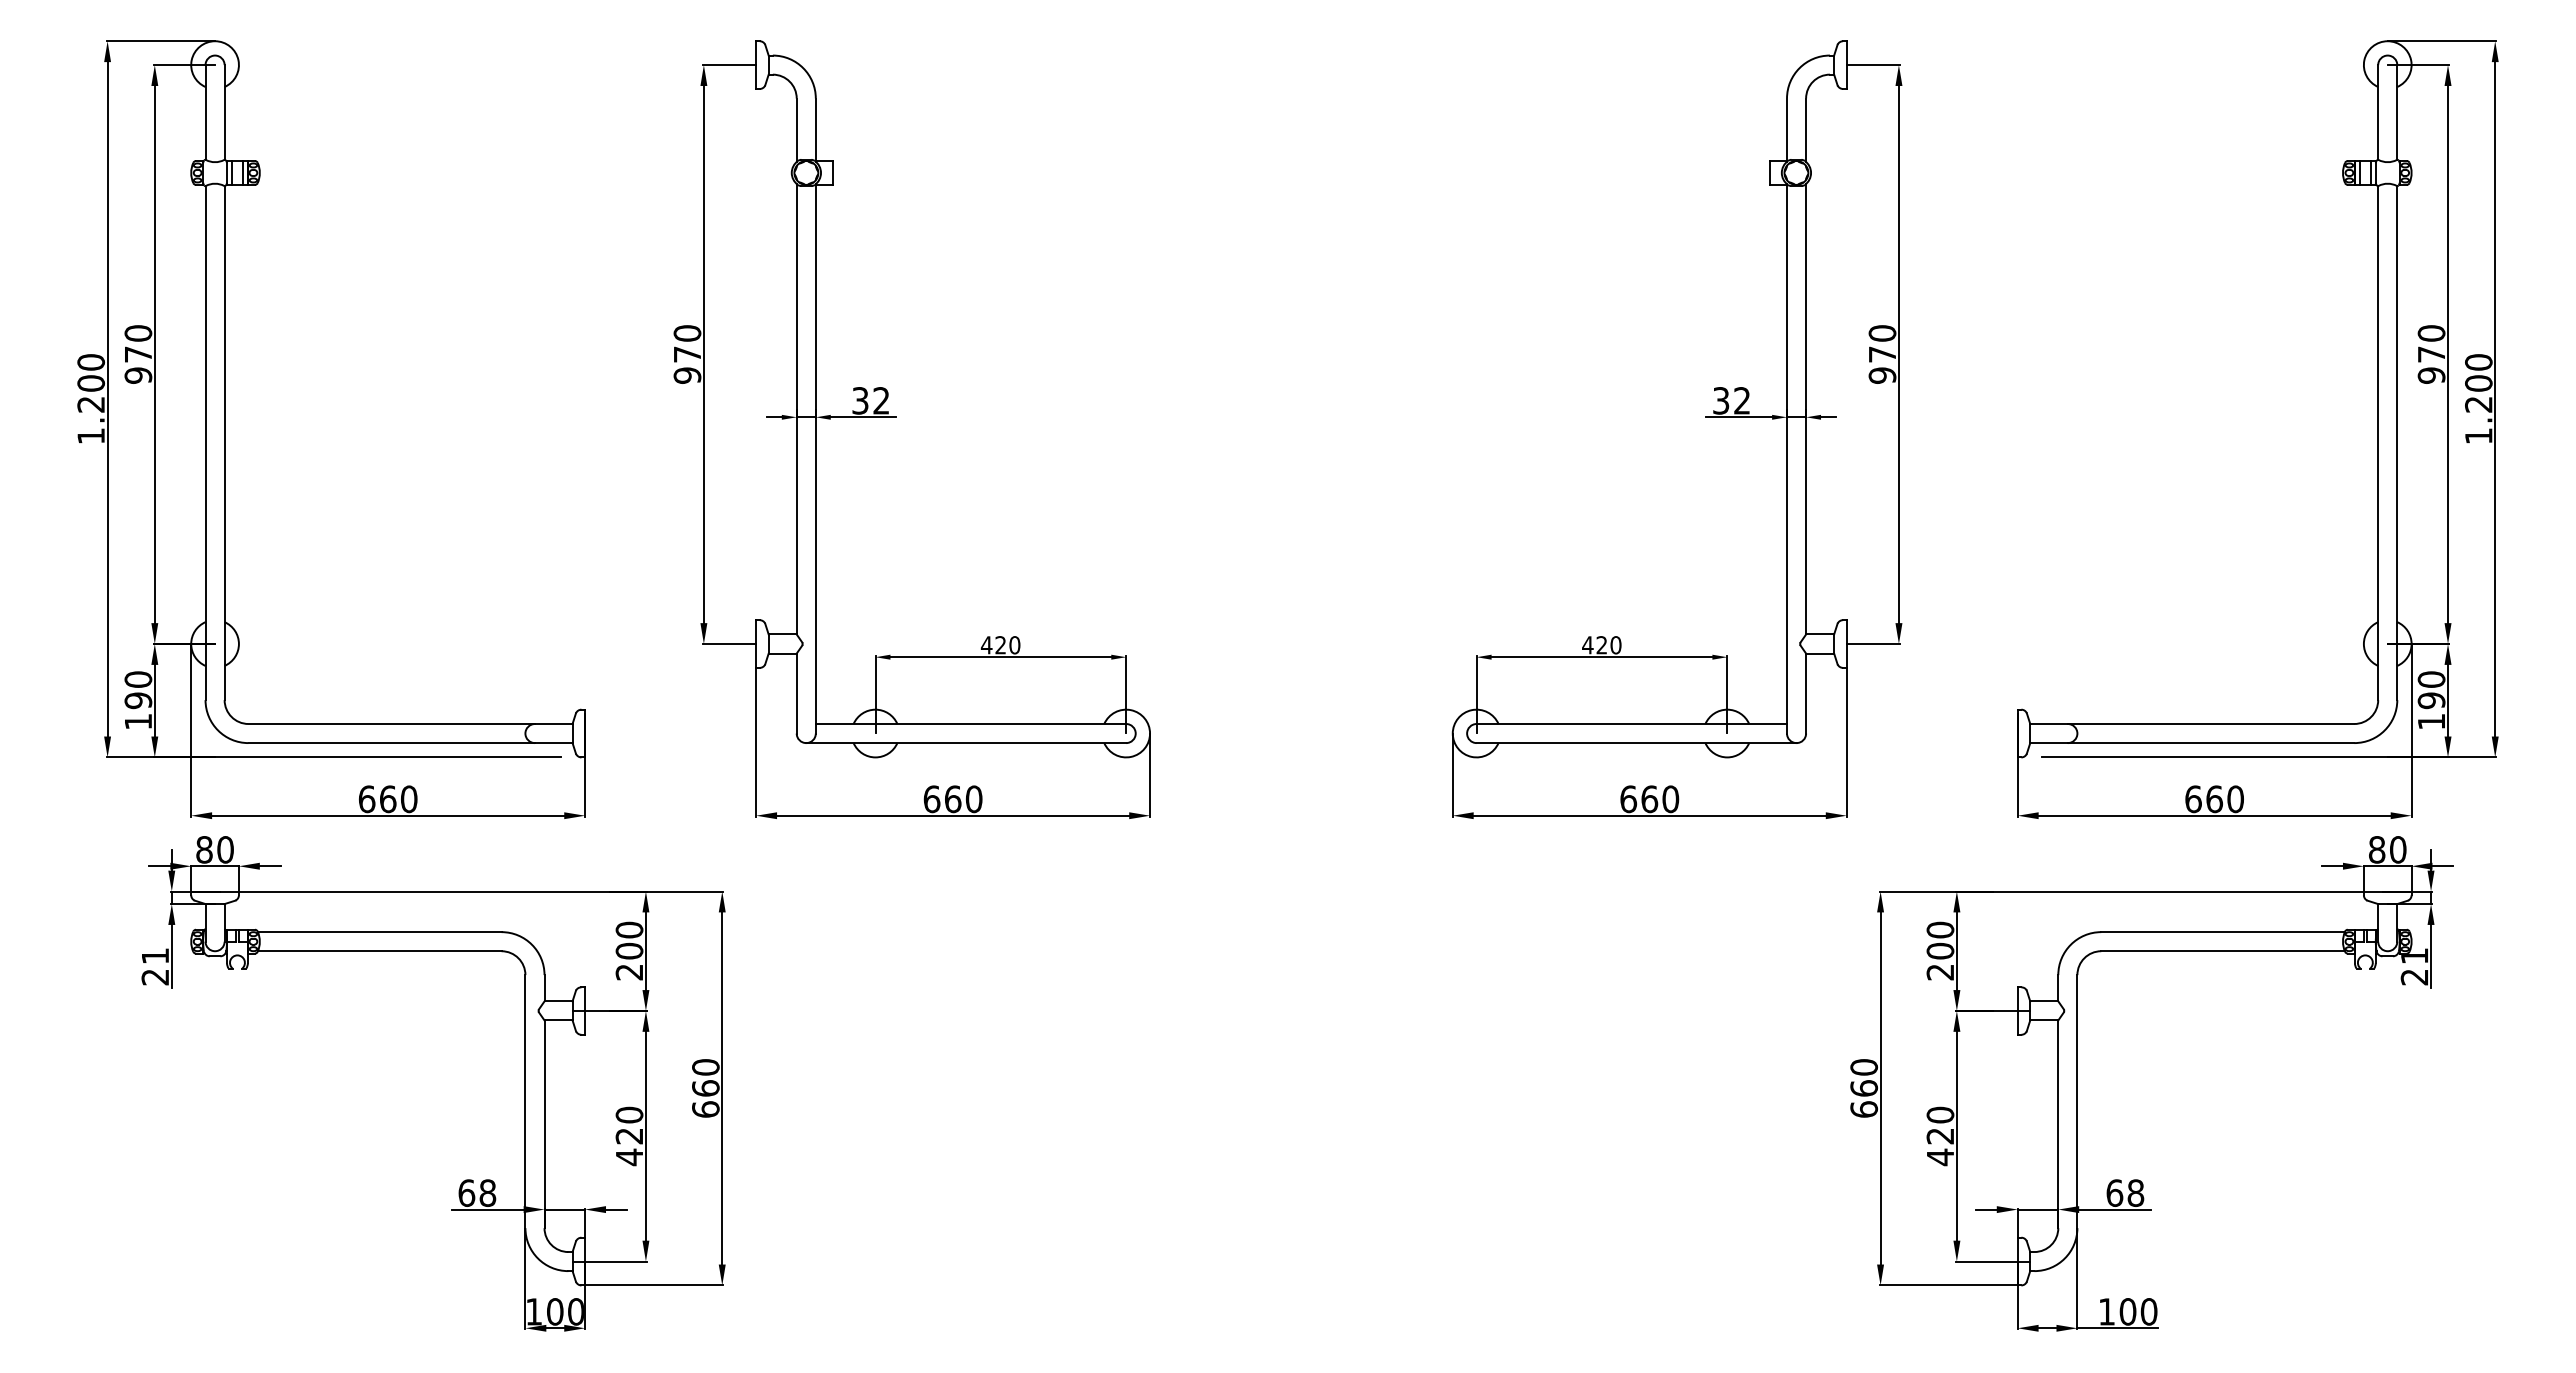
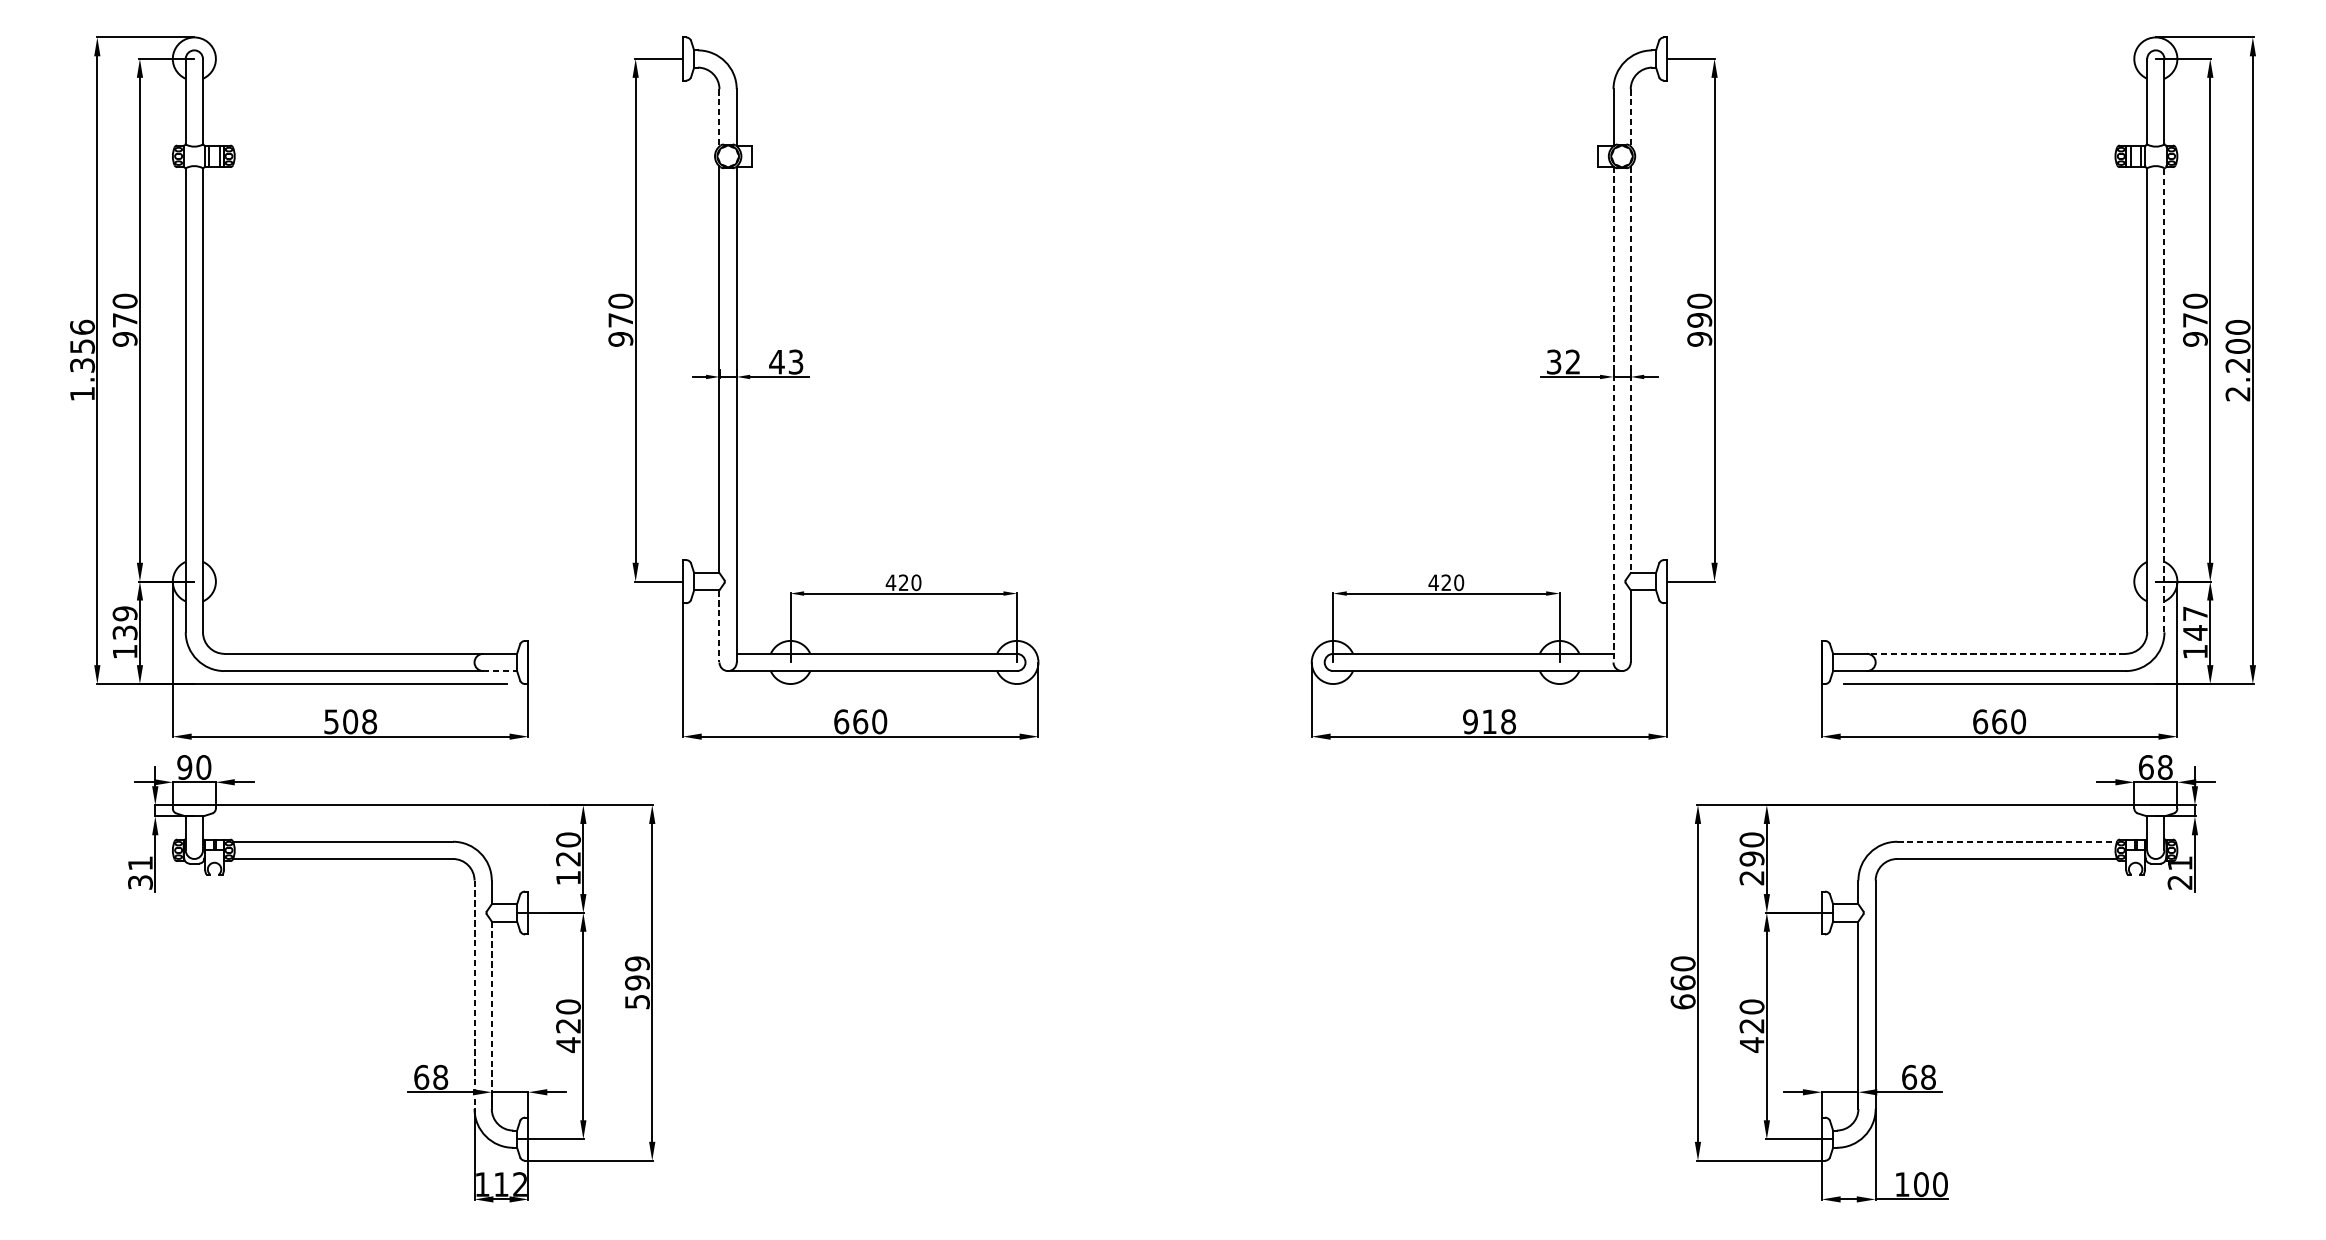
line: (796, 130) -> (719, 118), solid -> dashed
line: (1806, 130) -> (1631, 118), solid -> dashed
text: (1882, 354) -> (1699, 320), 970 -> 990
text: (91, 383) -> (82, 346), 1.200 -> 1.356
text: (870, 400) -> (786, 361), 32 -> 43
line: (1806, 409) -> (1631, 369), solid -> dashed
text: (2478, 436) -> (2237, 394), 1.200 -> 2.200
line: (2397, 442) -> (2164, 399), solid -> dashed
line: (1787, 458) -> (1613, 414), solid -> dashed
text: (138, 690) -> (125, 623), 190 -> 139
text: (2431, 690) -> (2195, 623), 190 -> 147
line: (796, 693) -> (719, 626), solid -> dashed
line: (2210, 724) -> (1995, 654), solid -> dashed
line: (553, 743) -> (499, 671), solid -> dashed
text: (387, 799) -> (350, 722), 660 -> 508
text: (1649, 799) -> (1489, 722), 660 -> 918
text: (204, 849) -> (184, 767), 80 -> 90
text: (2387, 849) -> (2155, 767), 80 -> 68
line: (2223, 932) -> (2007, 842), solid -> dashed
text: (1940, 950) -> (1752, 858), 200 -> 290
text: (629, 961) -> (568, 868), 200 -> 120
text: (155, 977) -> (140, 882), 21 -> 31
text: (705, 1088) -> (637, 982), 660 -> 599
line: (525, 1101) -> (474, 994), solid -> dashed
line: (544, 1124) -> (491, 1015), solid -> dashed
text: (565, 1311) -> (510, 1184), 100 -> 112

